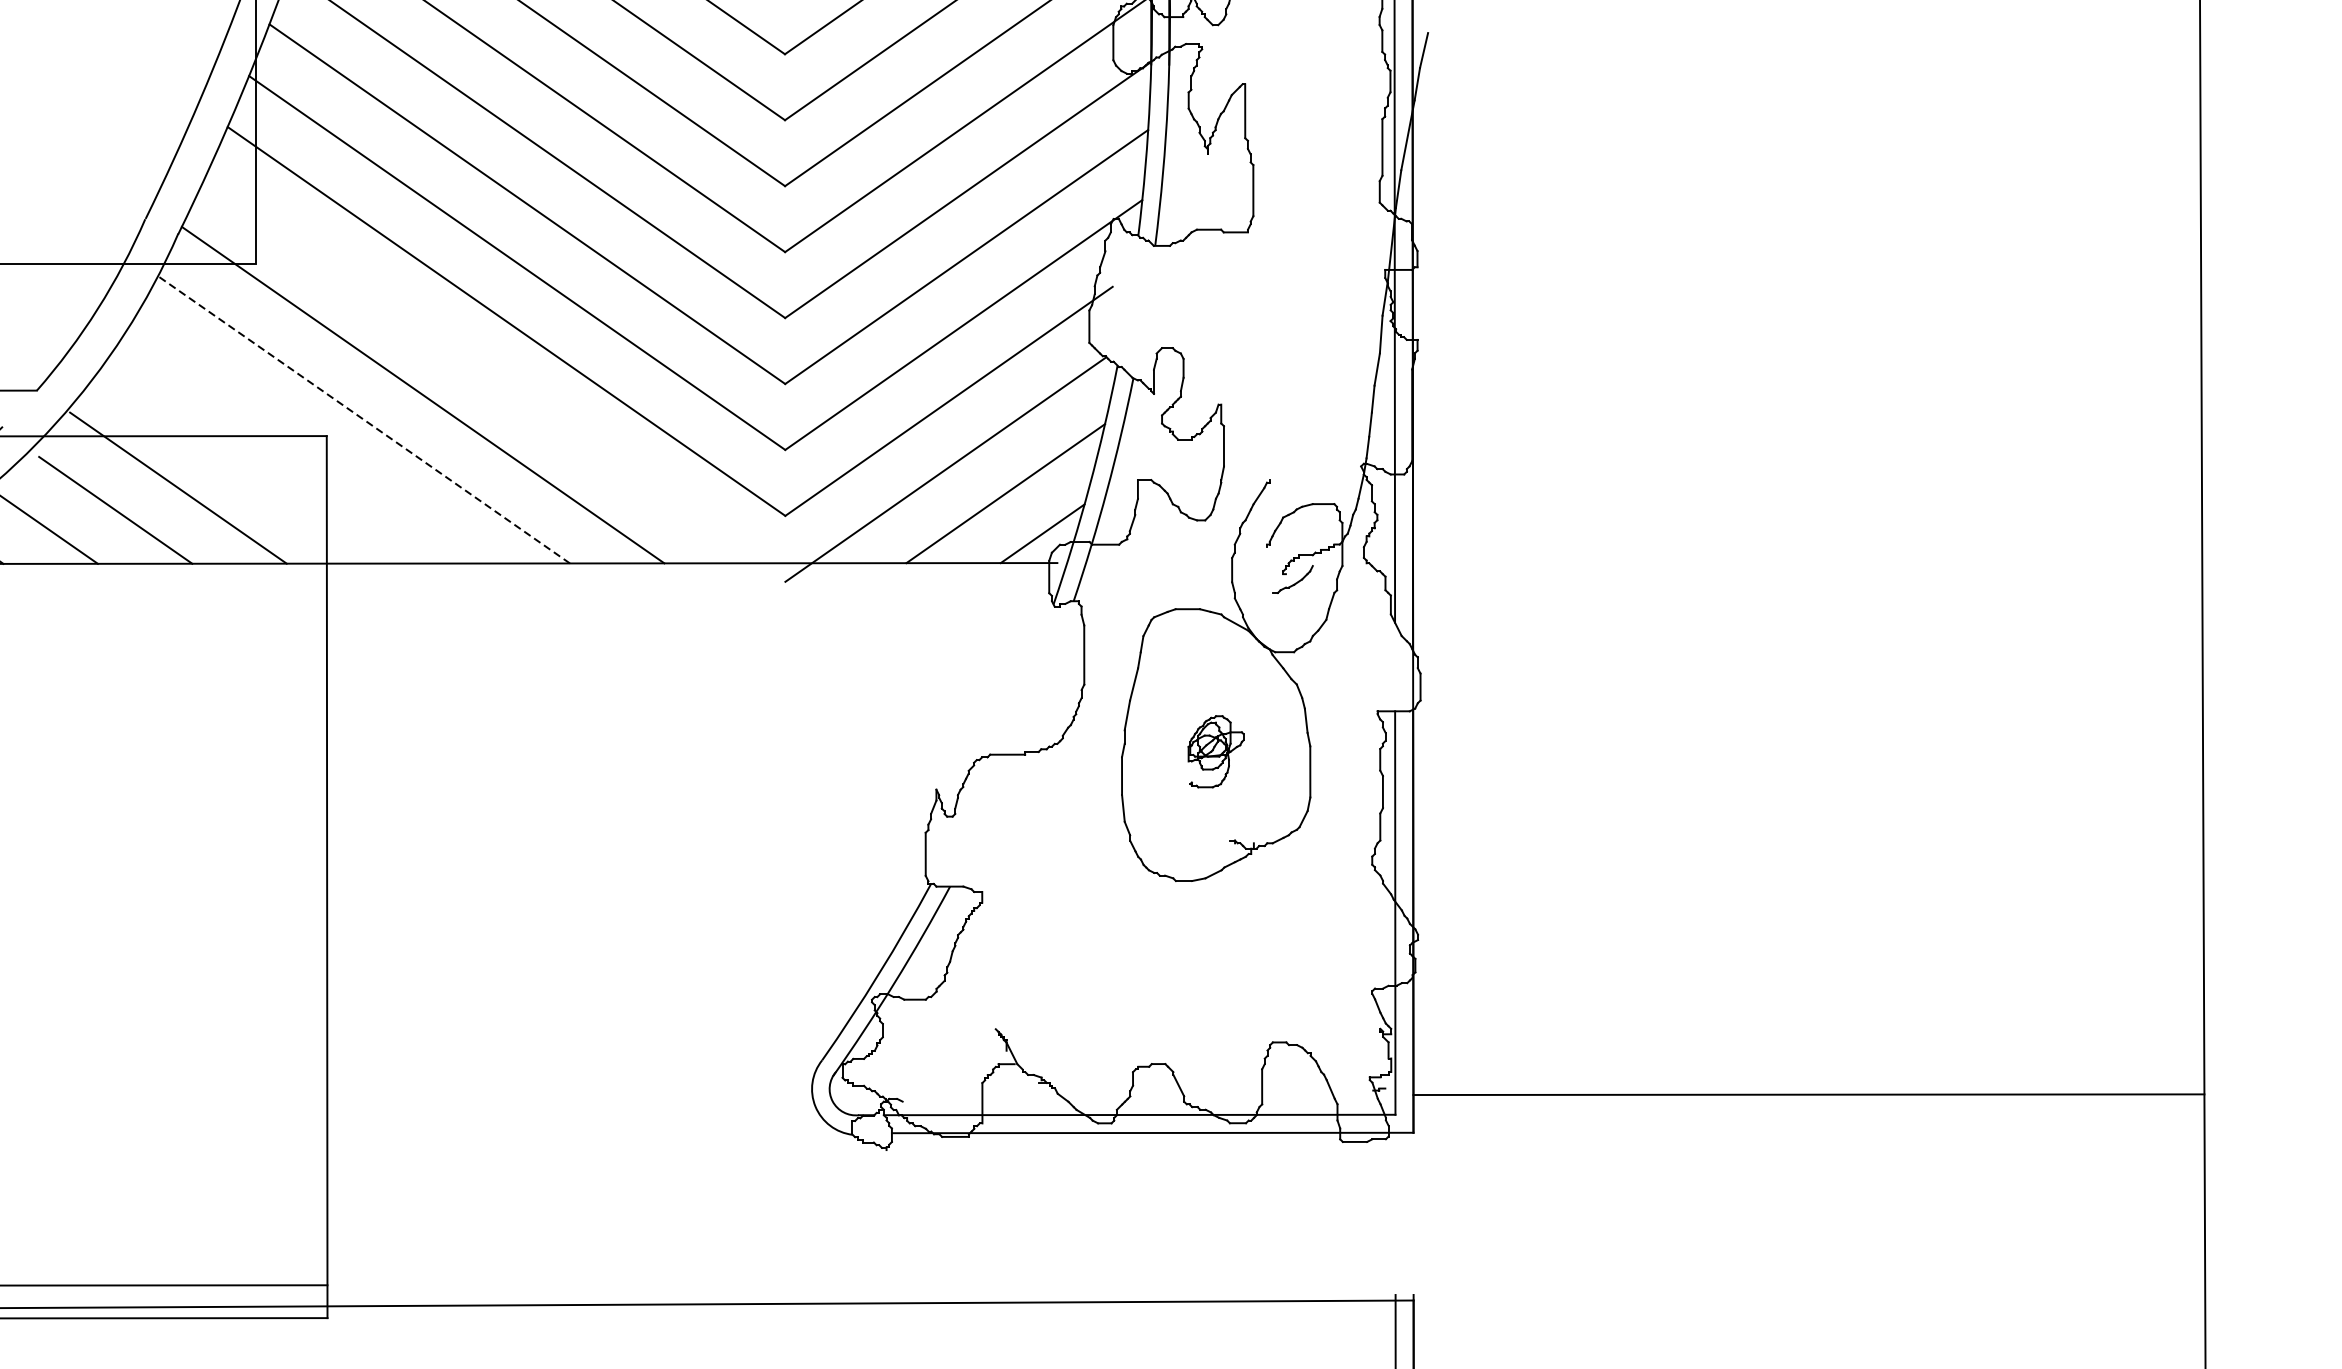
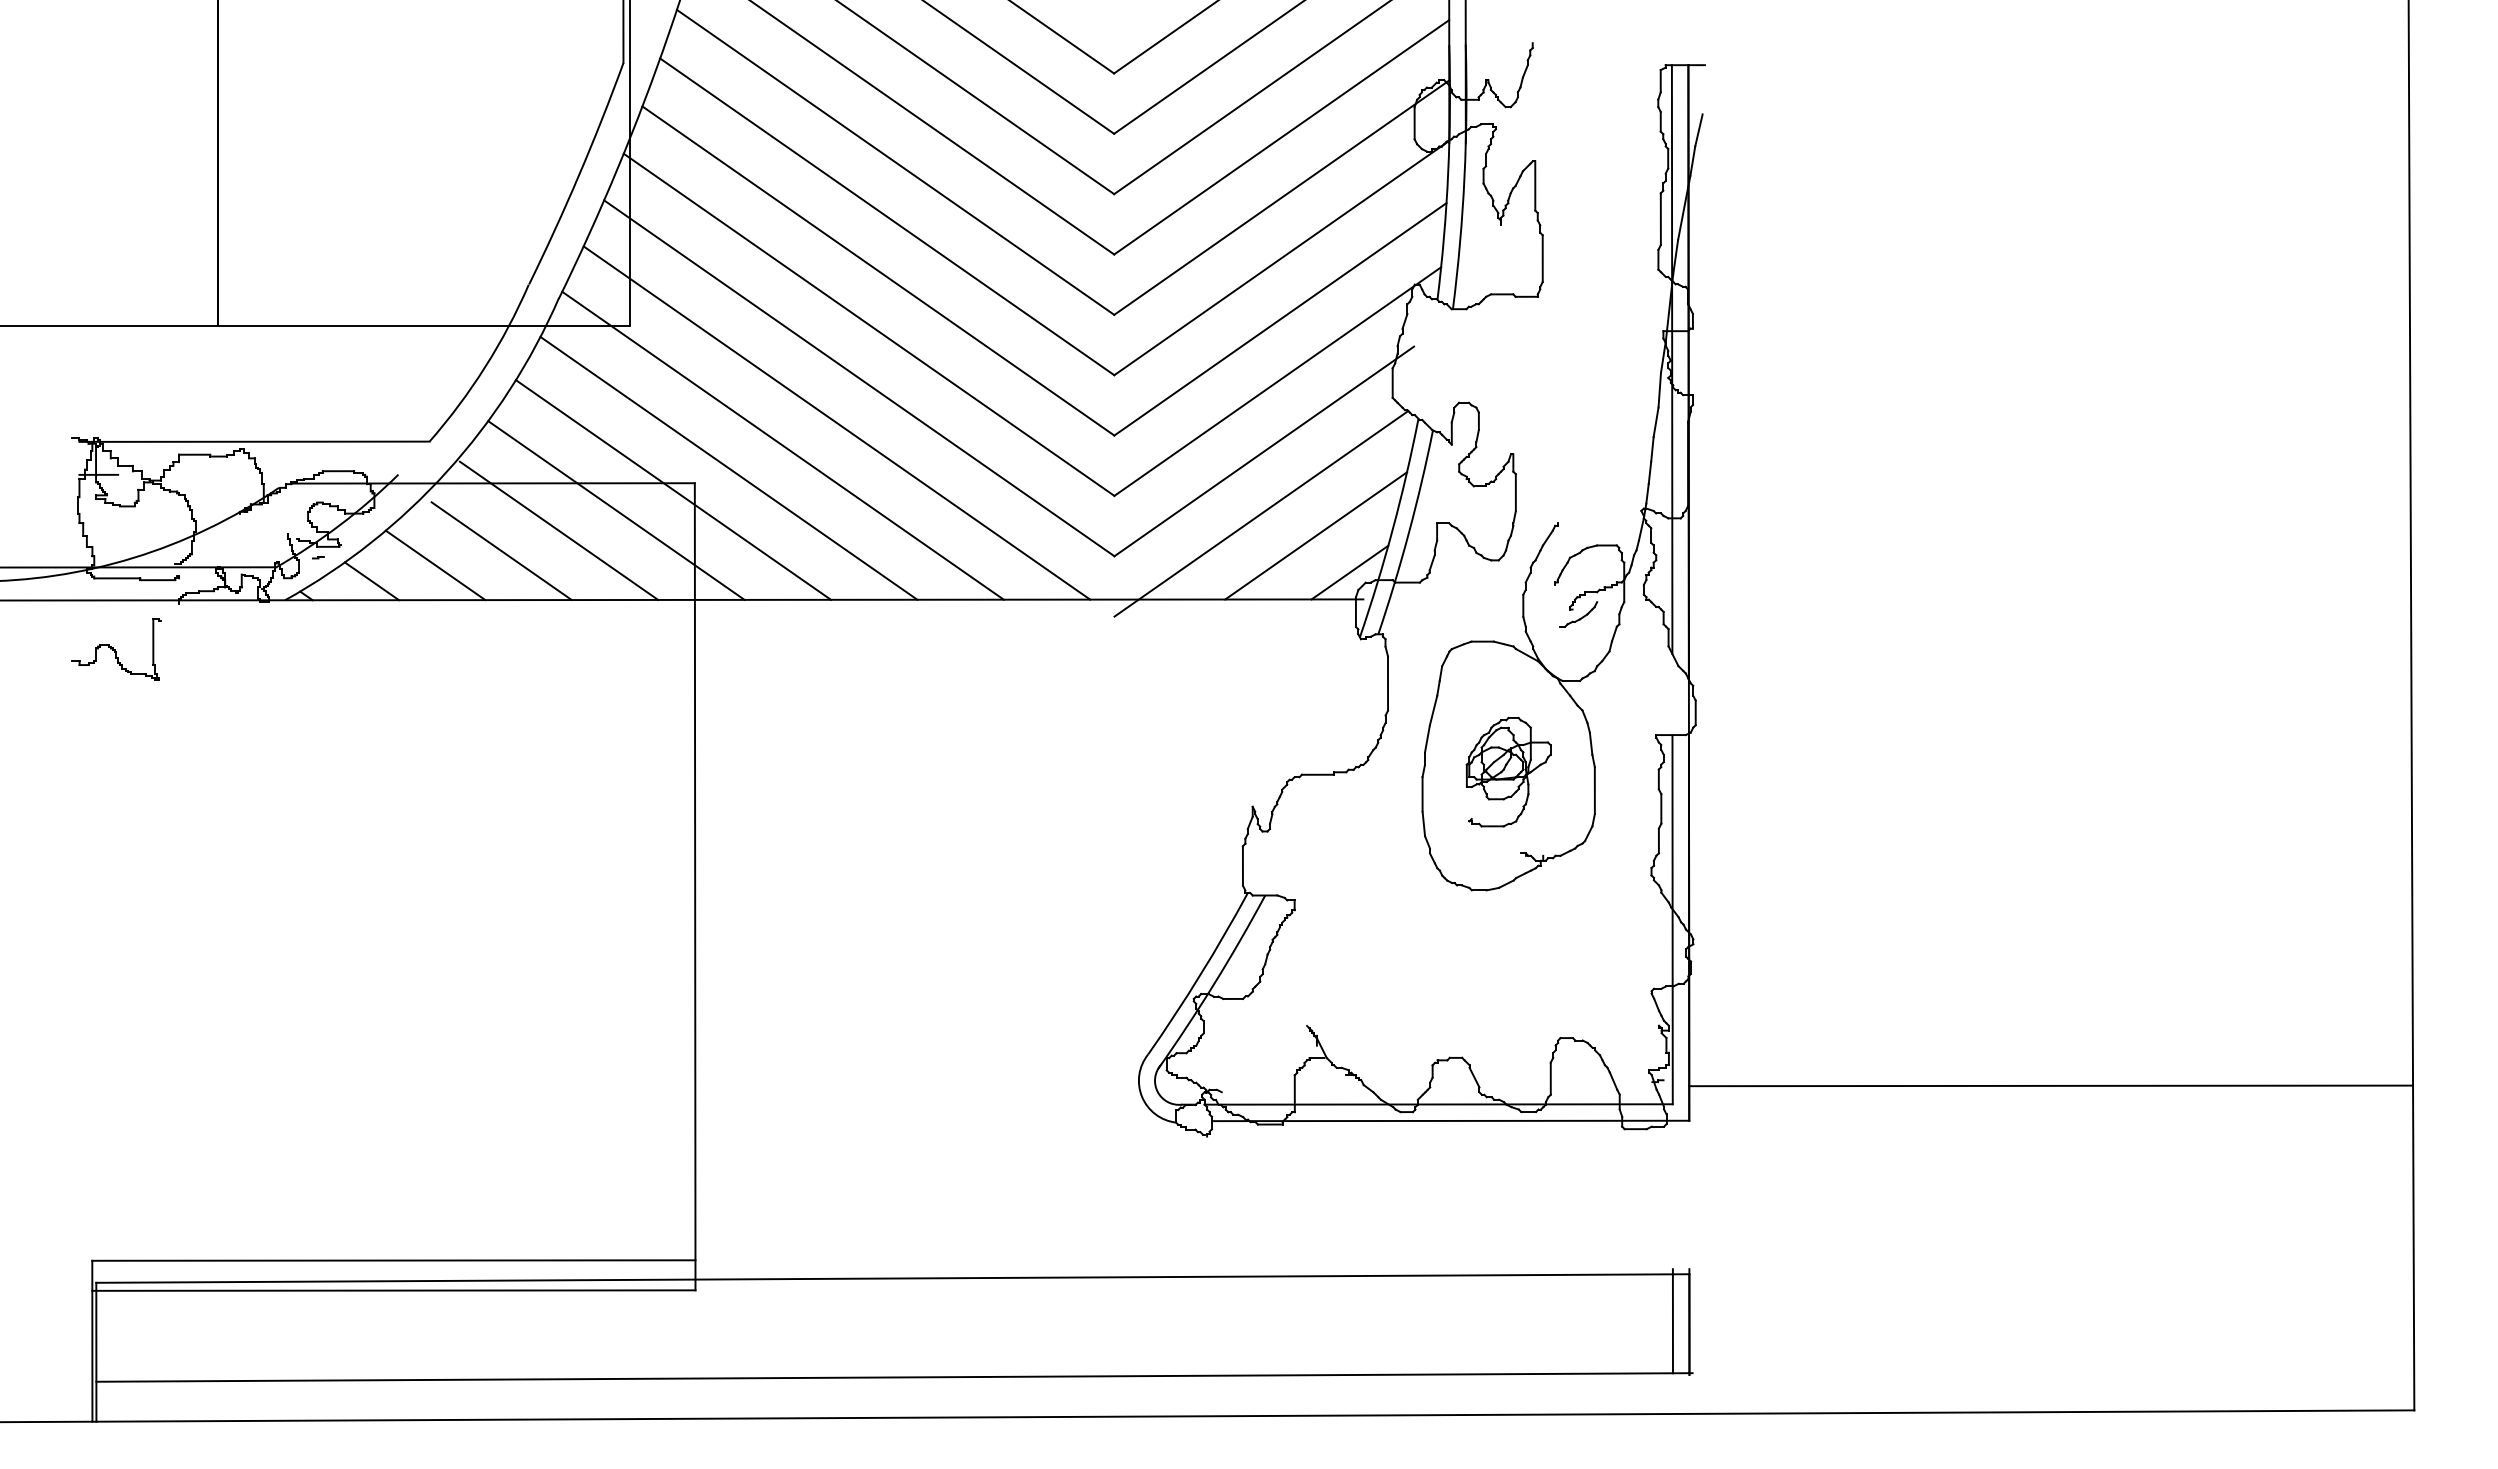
line: (481, 369) -> (836, 422), added
line: (363, 419) -> (728, 468), dashed -> solid
line: (303, 442) -> (673, 489), added
line: (241, 465) -> (616, 510), added
part: (1215, 751) -> (1508, 771), size x1.67

